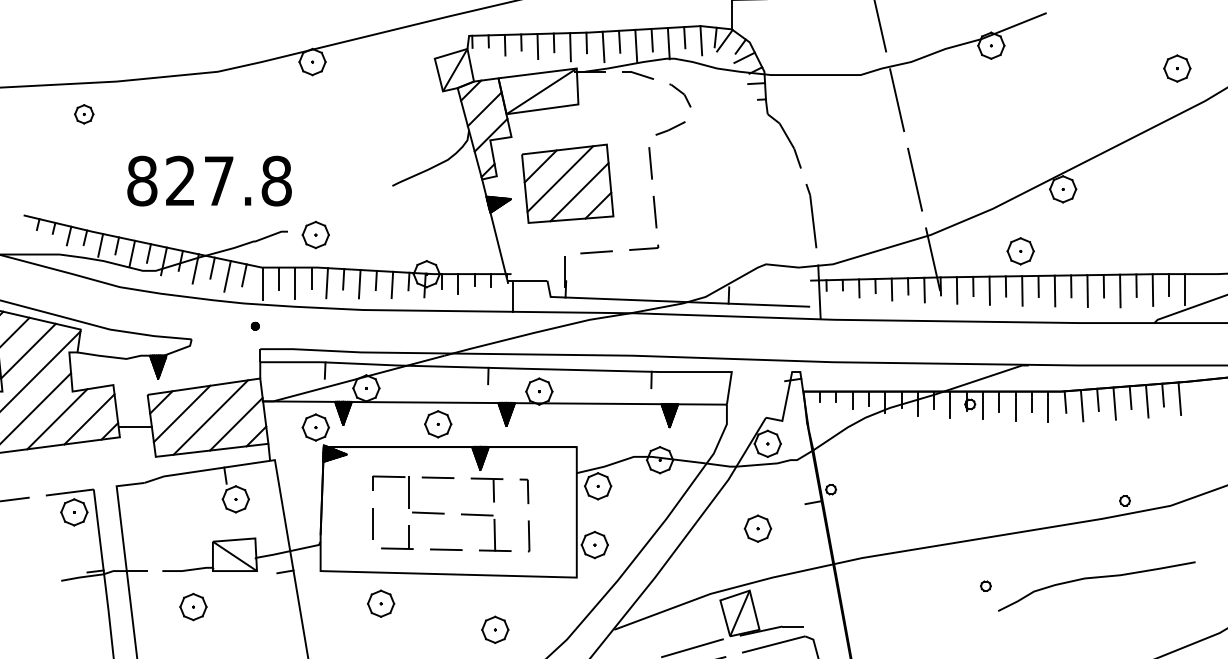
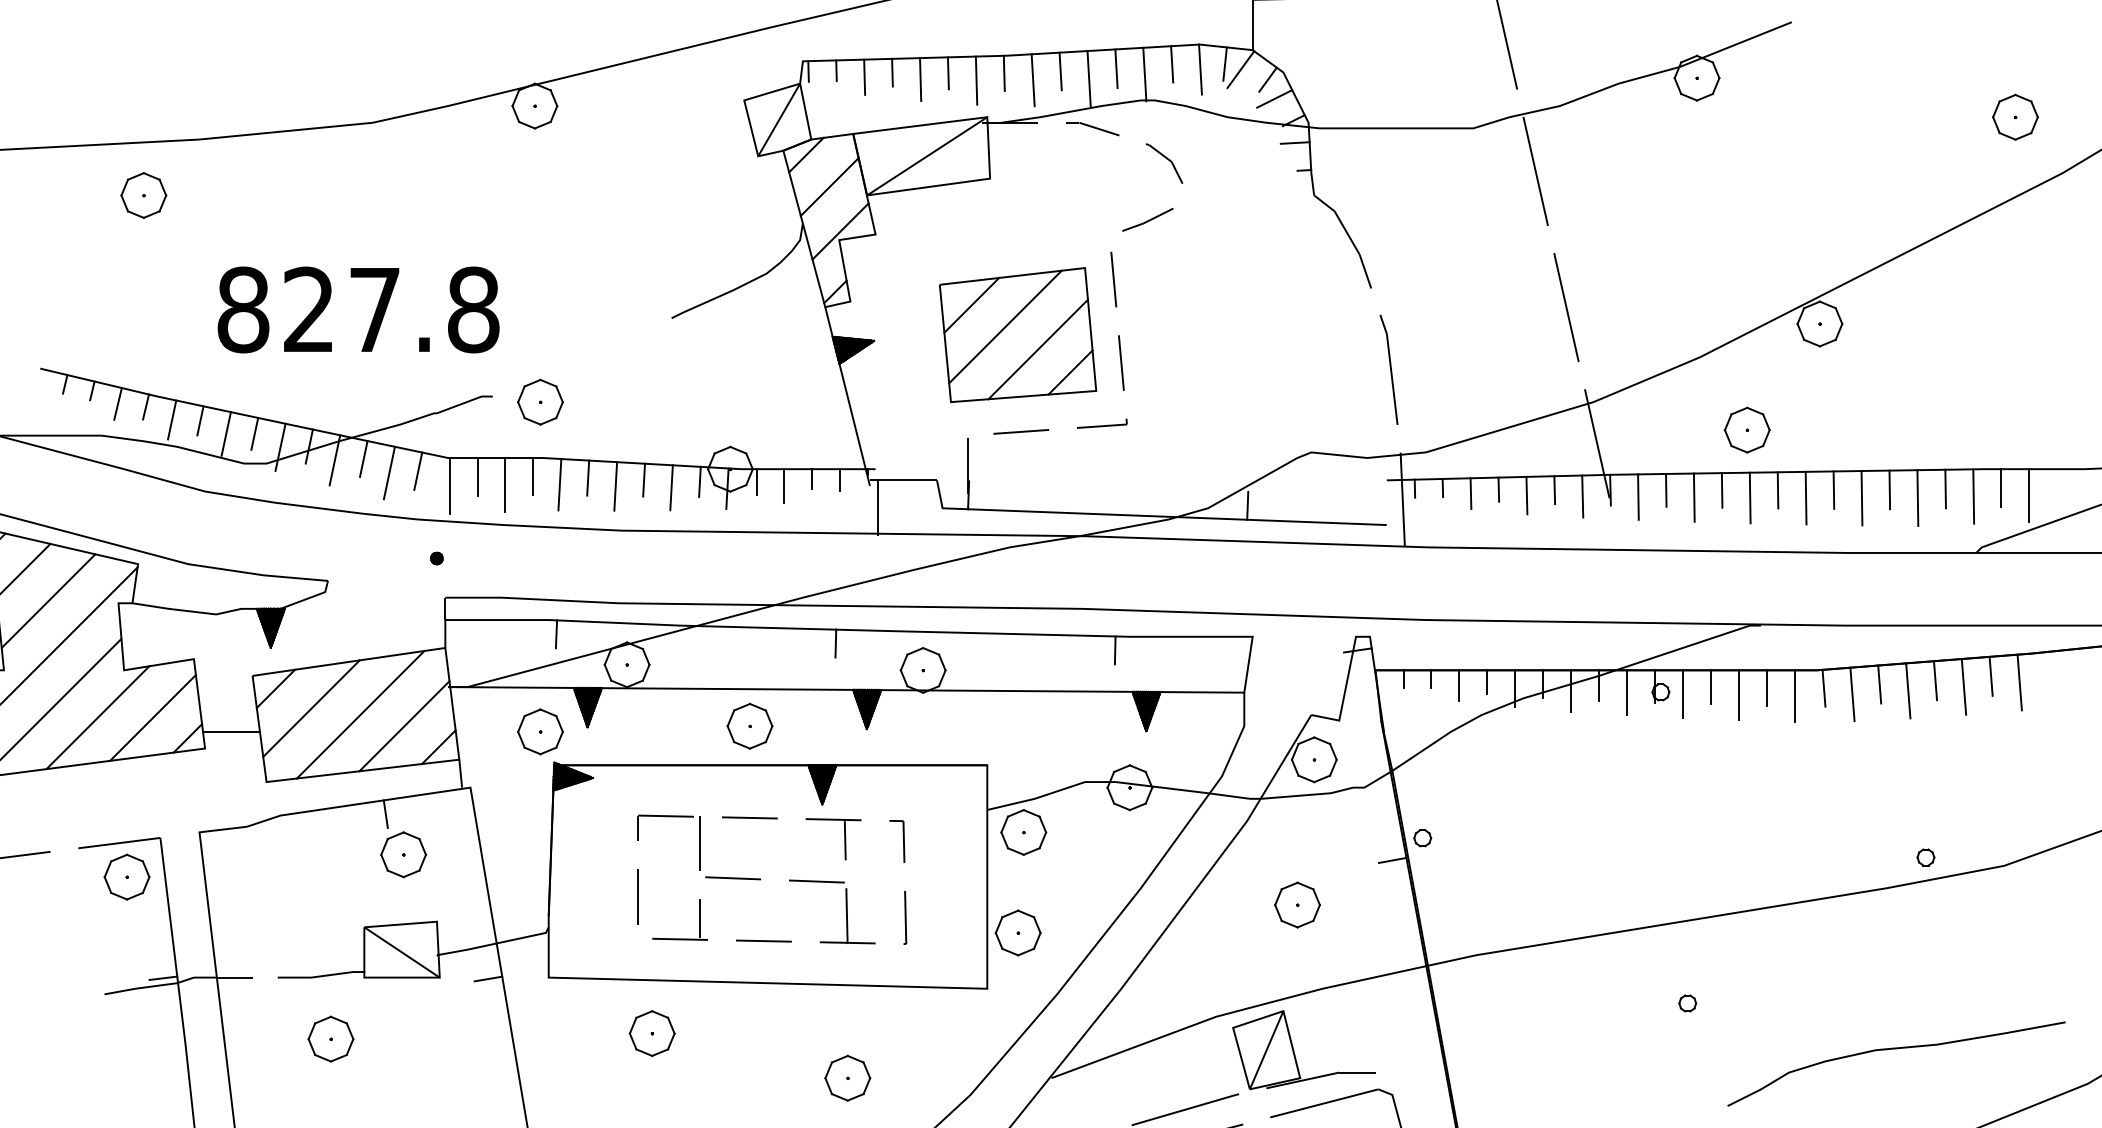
part: (84, 114) -> (144, 195), size x1.43
part: (567, 183) -> (1017, 334), moved
curve: (1096, 578) -> (1895, 1050), moved

